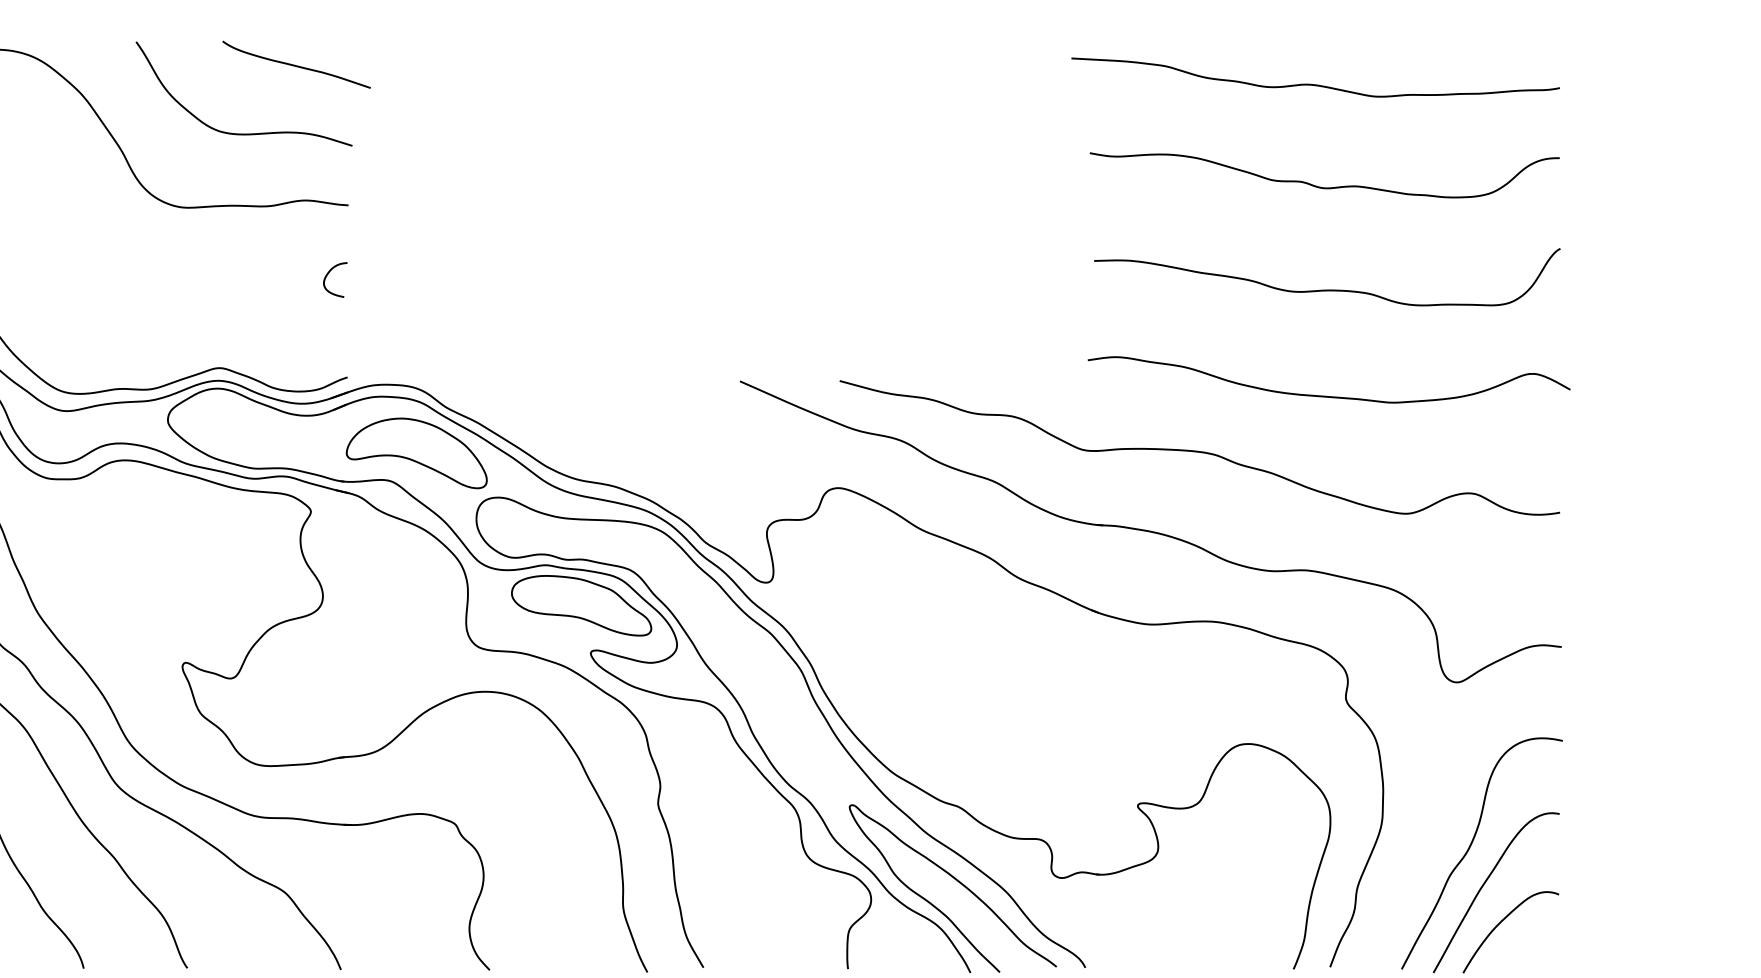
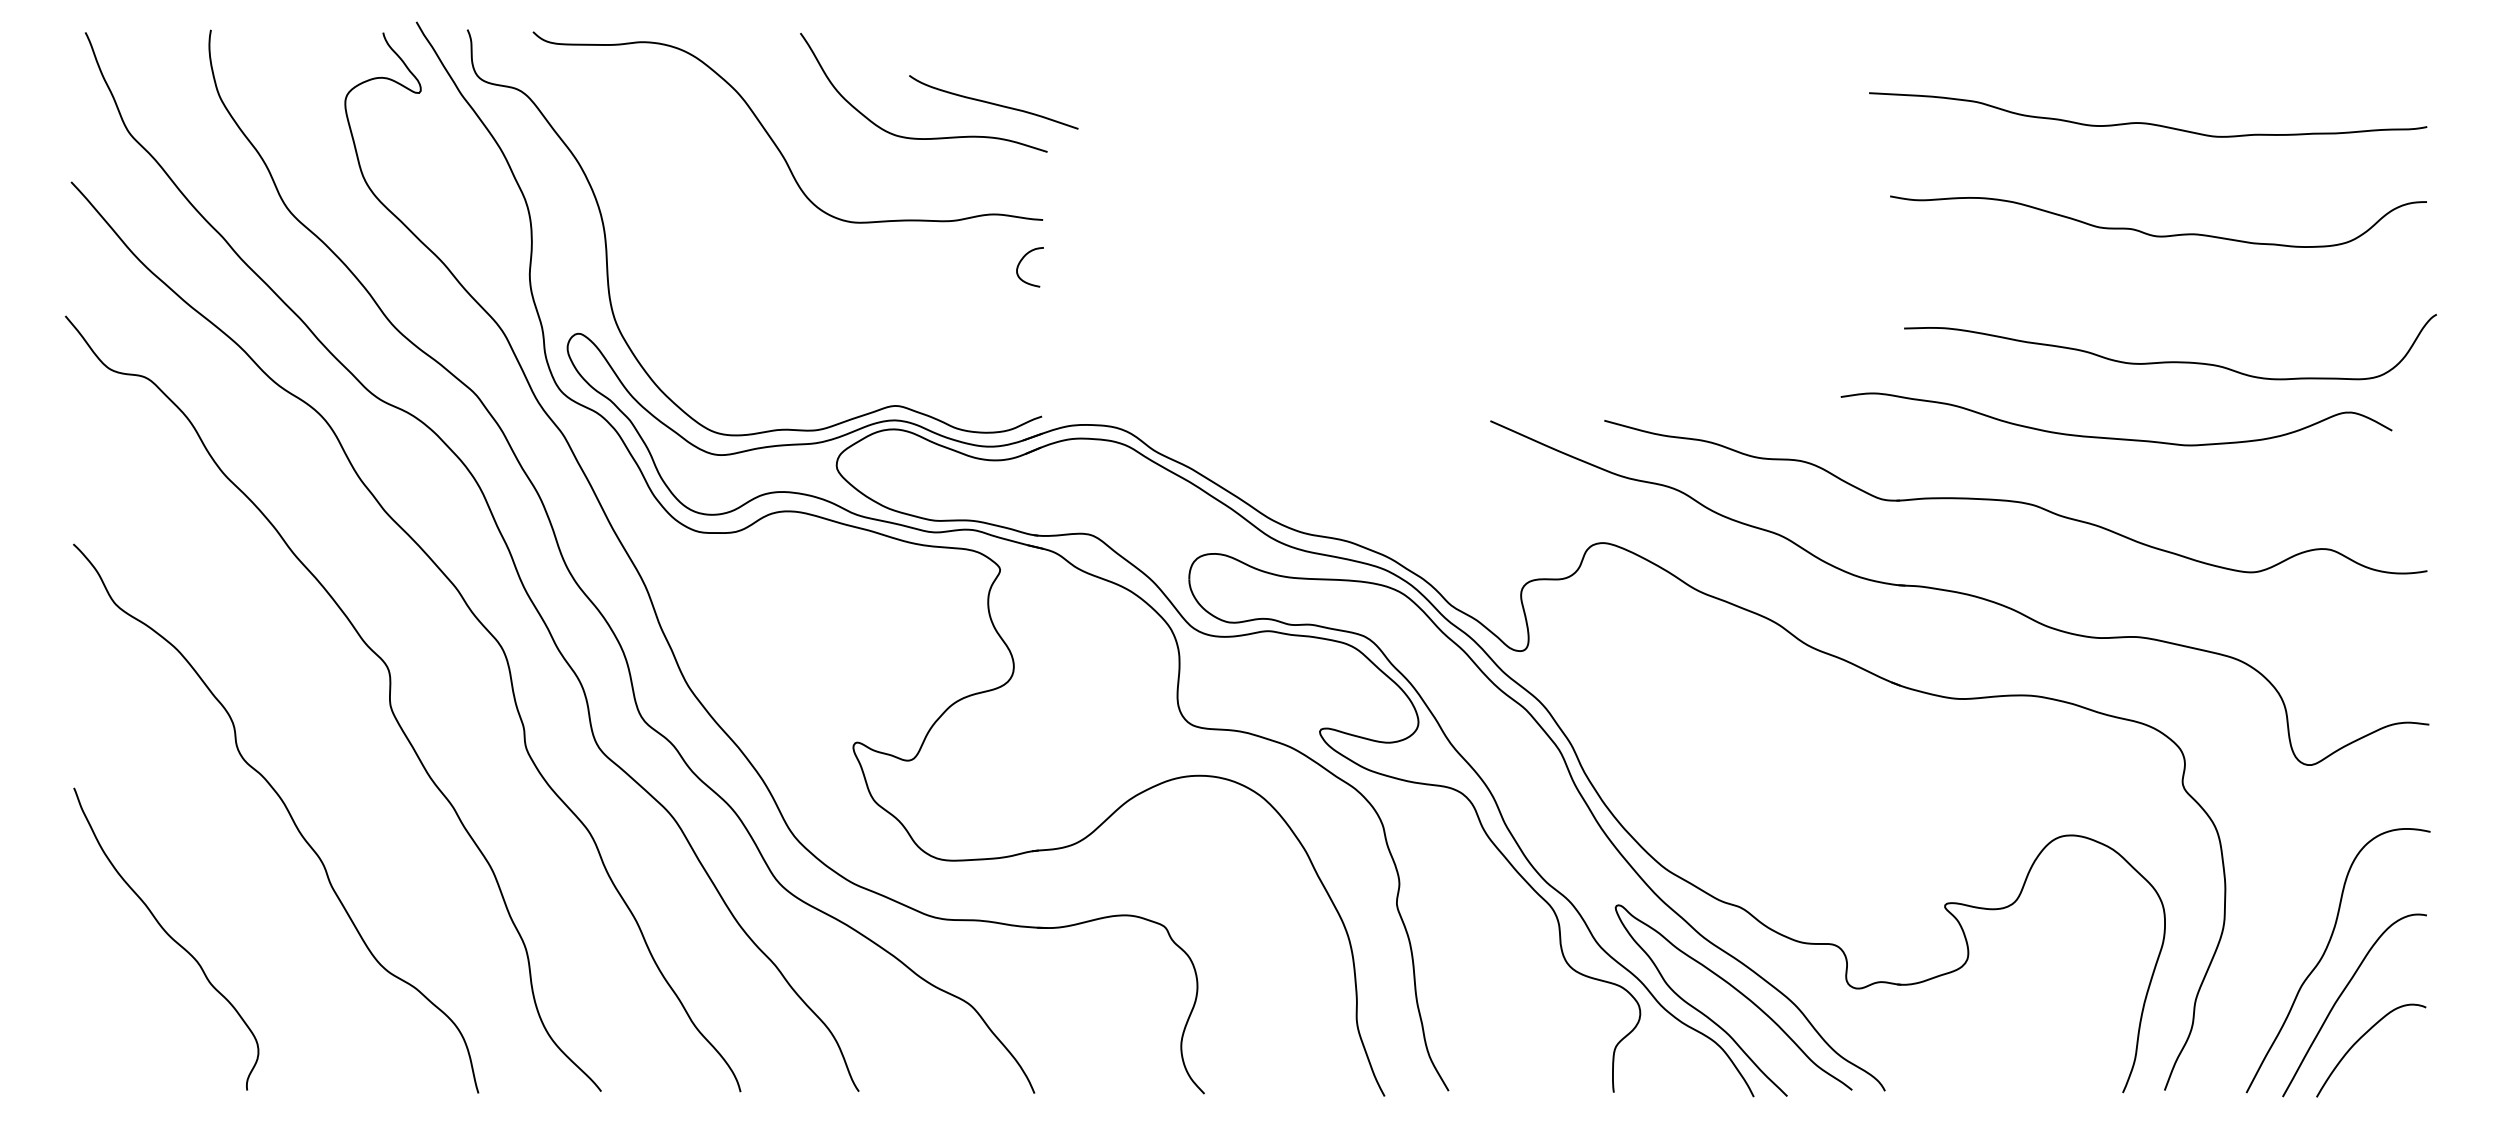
curve: (295, 64) -> (992, 102), moved
curve: (1315, 84) -> (2147, 122), moved
curve: (1320, 186) -> (2153, 234), moved
curve: (327, 276) -> (1020, 263), moved
curve: (1327, 289) -> (2170, 361), moved
curve: (1327, 395) -> (2114, 437), moved
part: (417, 453) -> (1121, 503), removed
part: (580, 605) -> (1308, 677), removed

